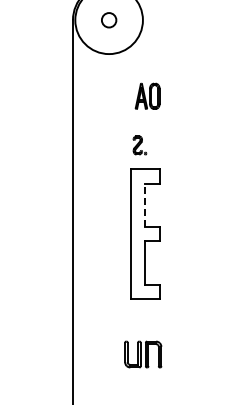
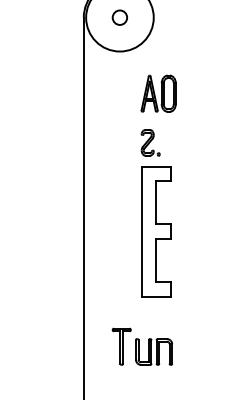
part: (147, 96) -> (158, 93), size x1.43
part: (139, 145) -> (150, 142), size x1.43
line: (145, 205) -> (156, 202), dashed -> solid
part: (110, 349) -> (121, 346), added

